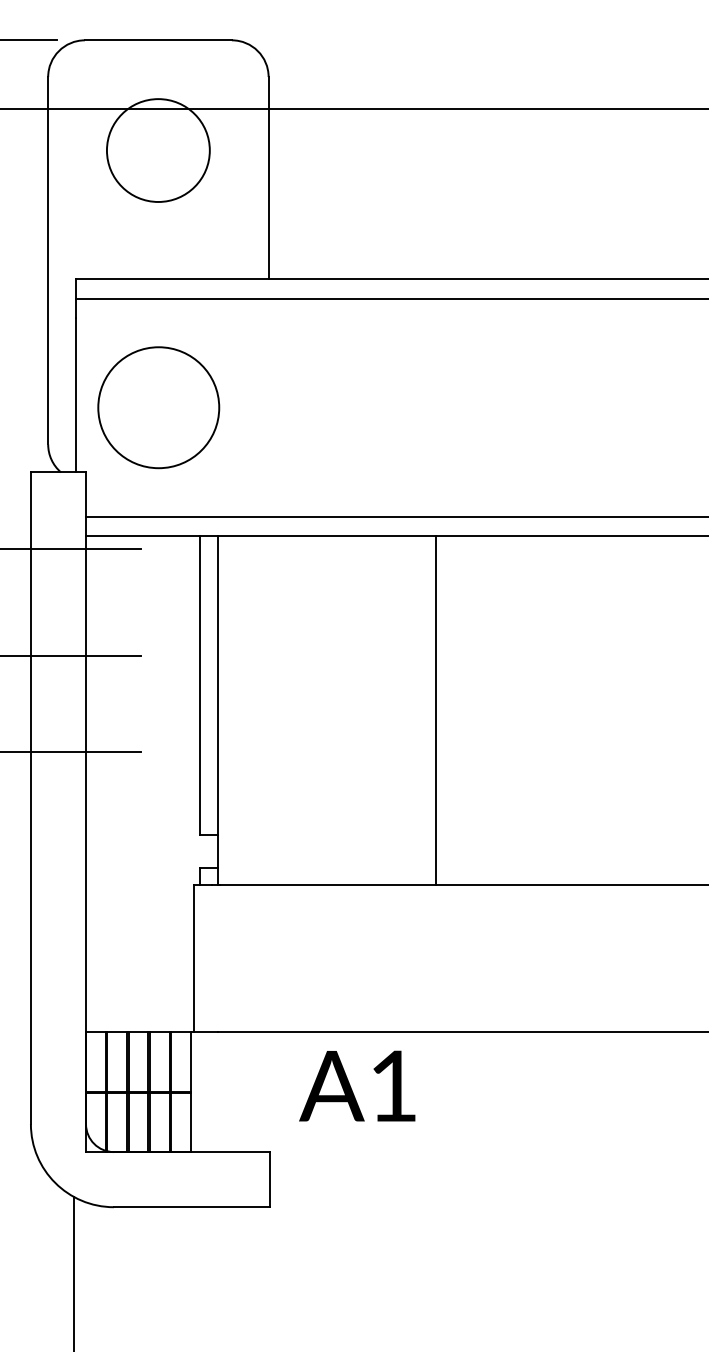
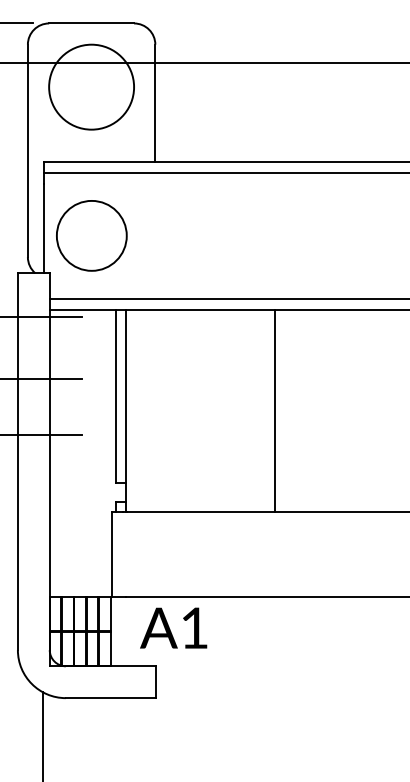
circle: (158, 149) -> (91, 86), size x1.43
line: (434, 709) -> (274, 410), moved
text: (357, 1085) -> (173, 627), moved

